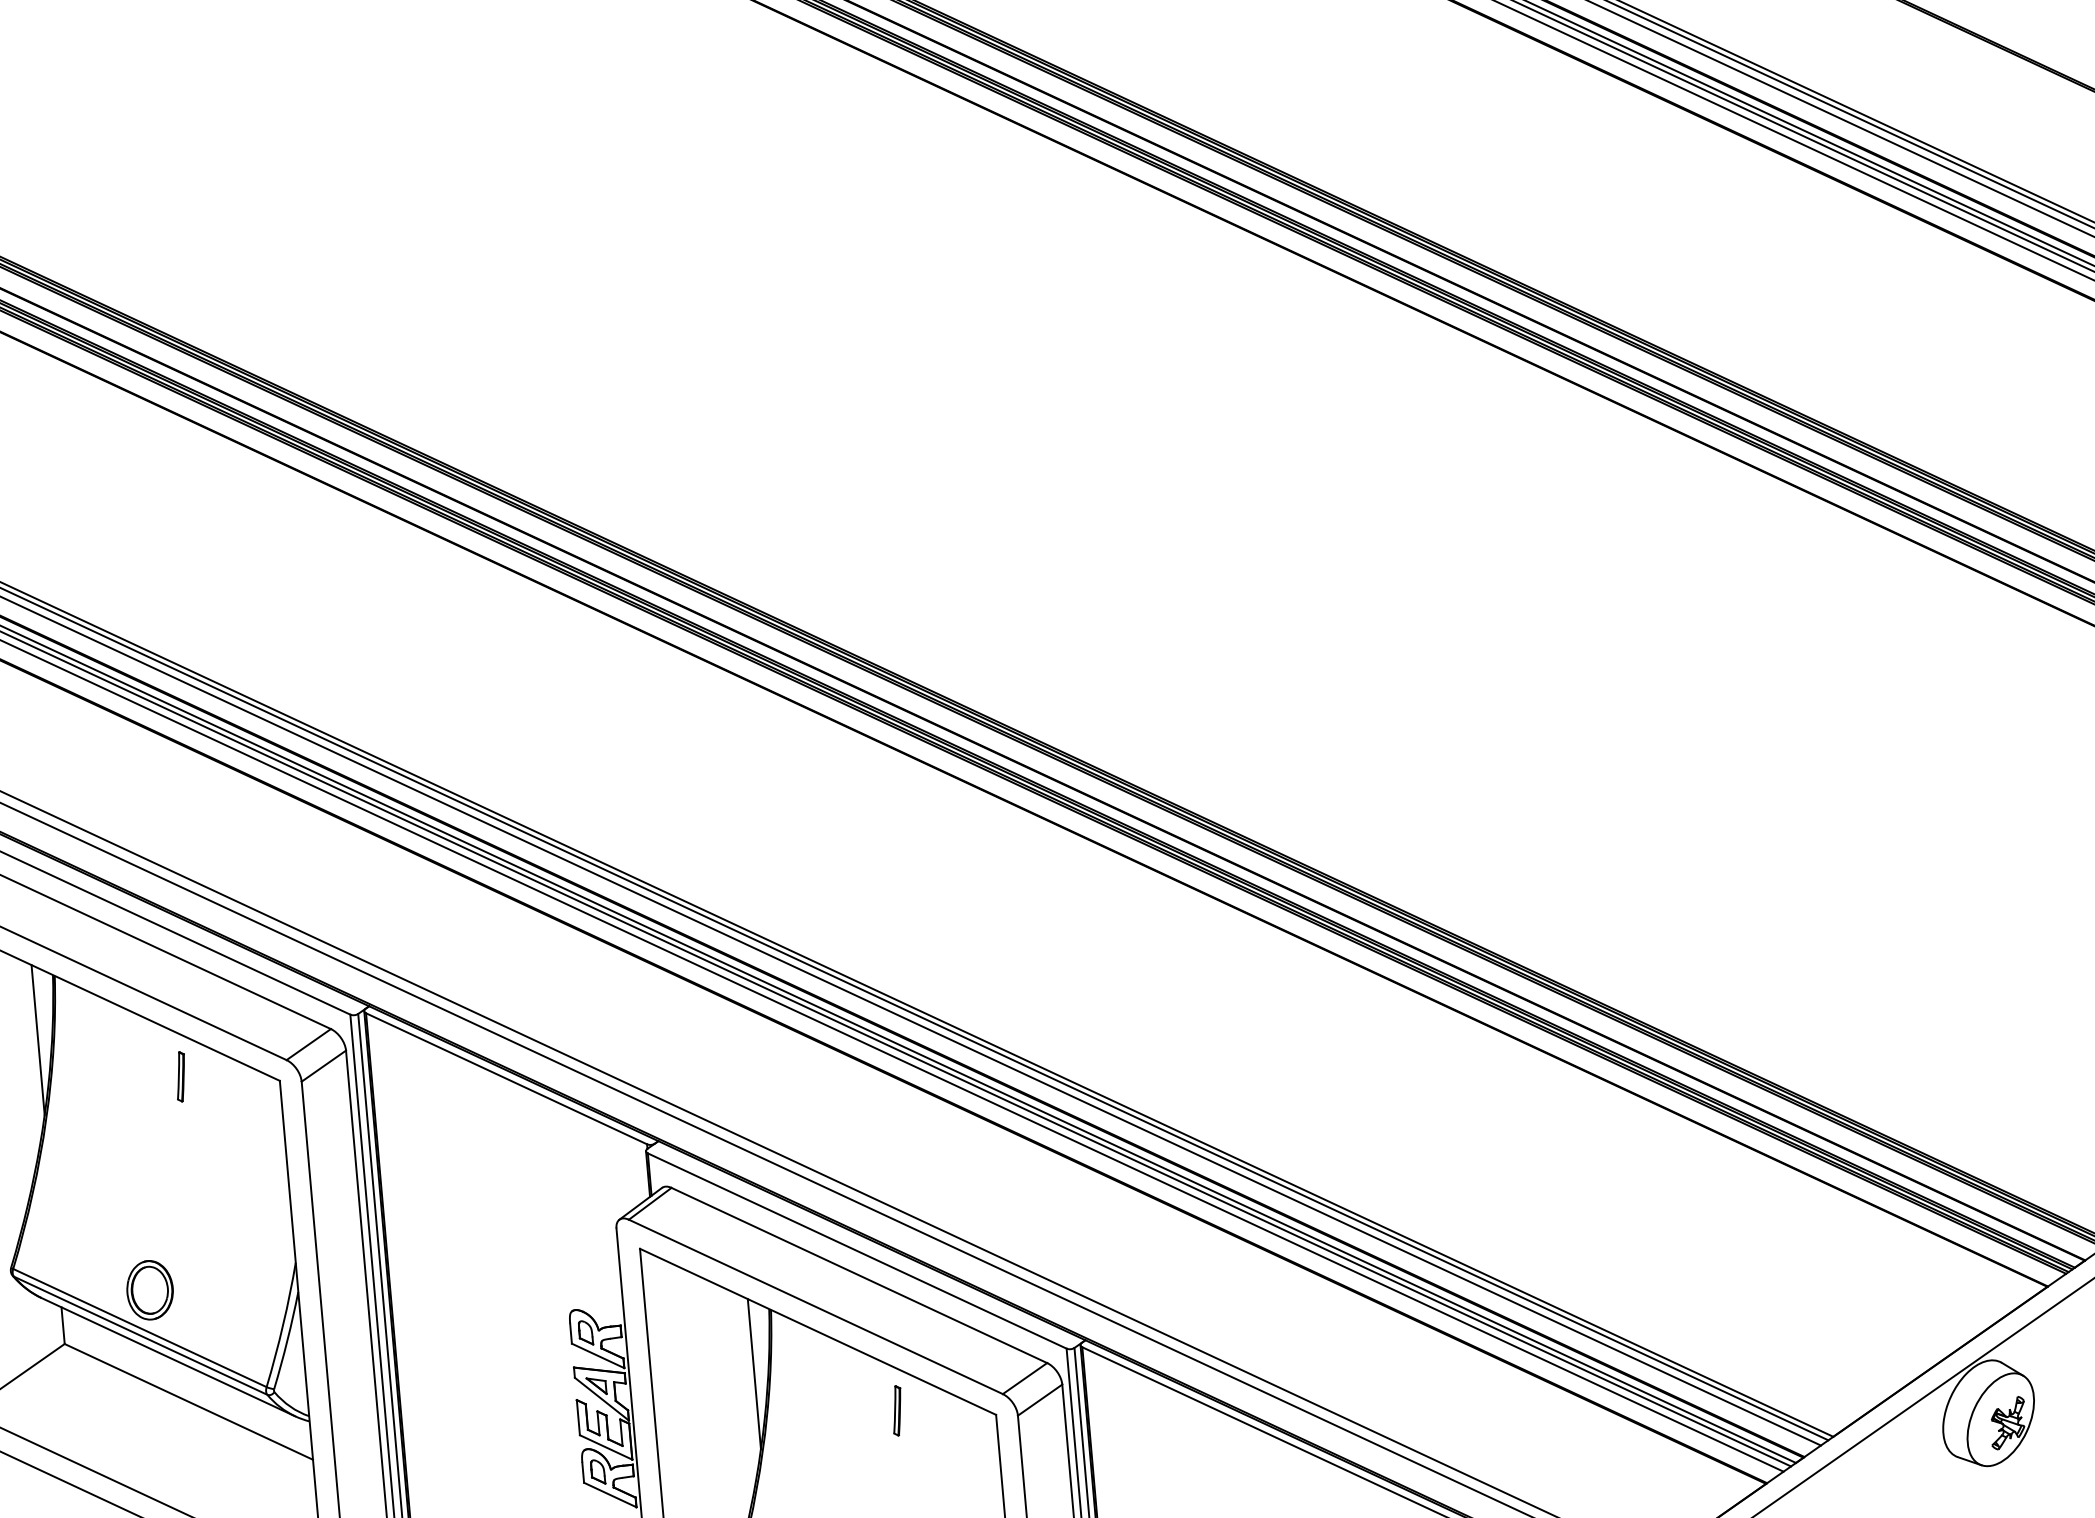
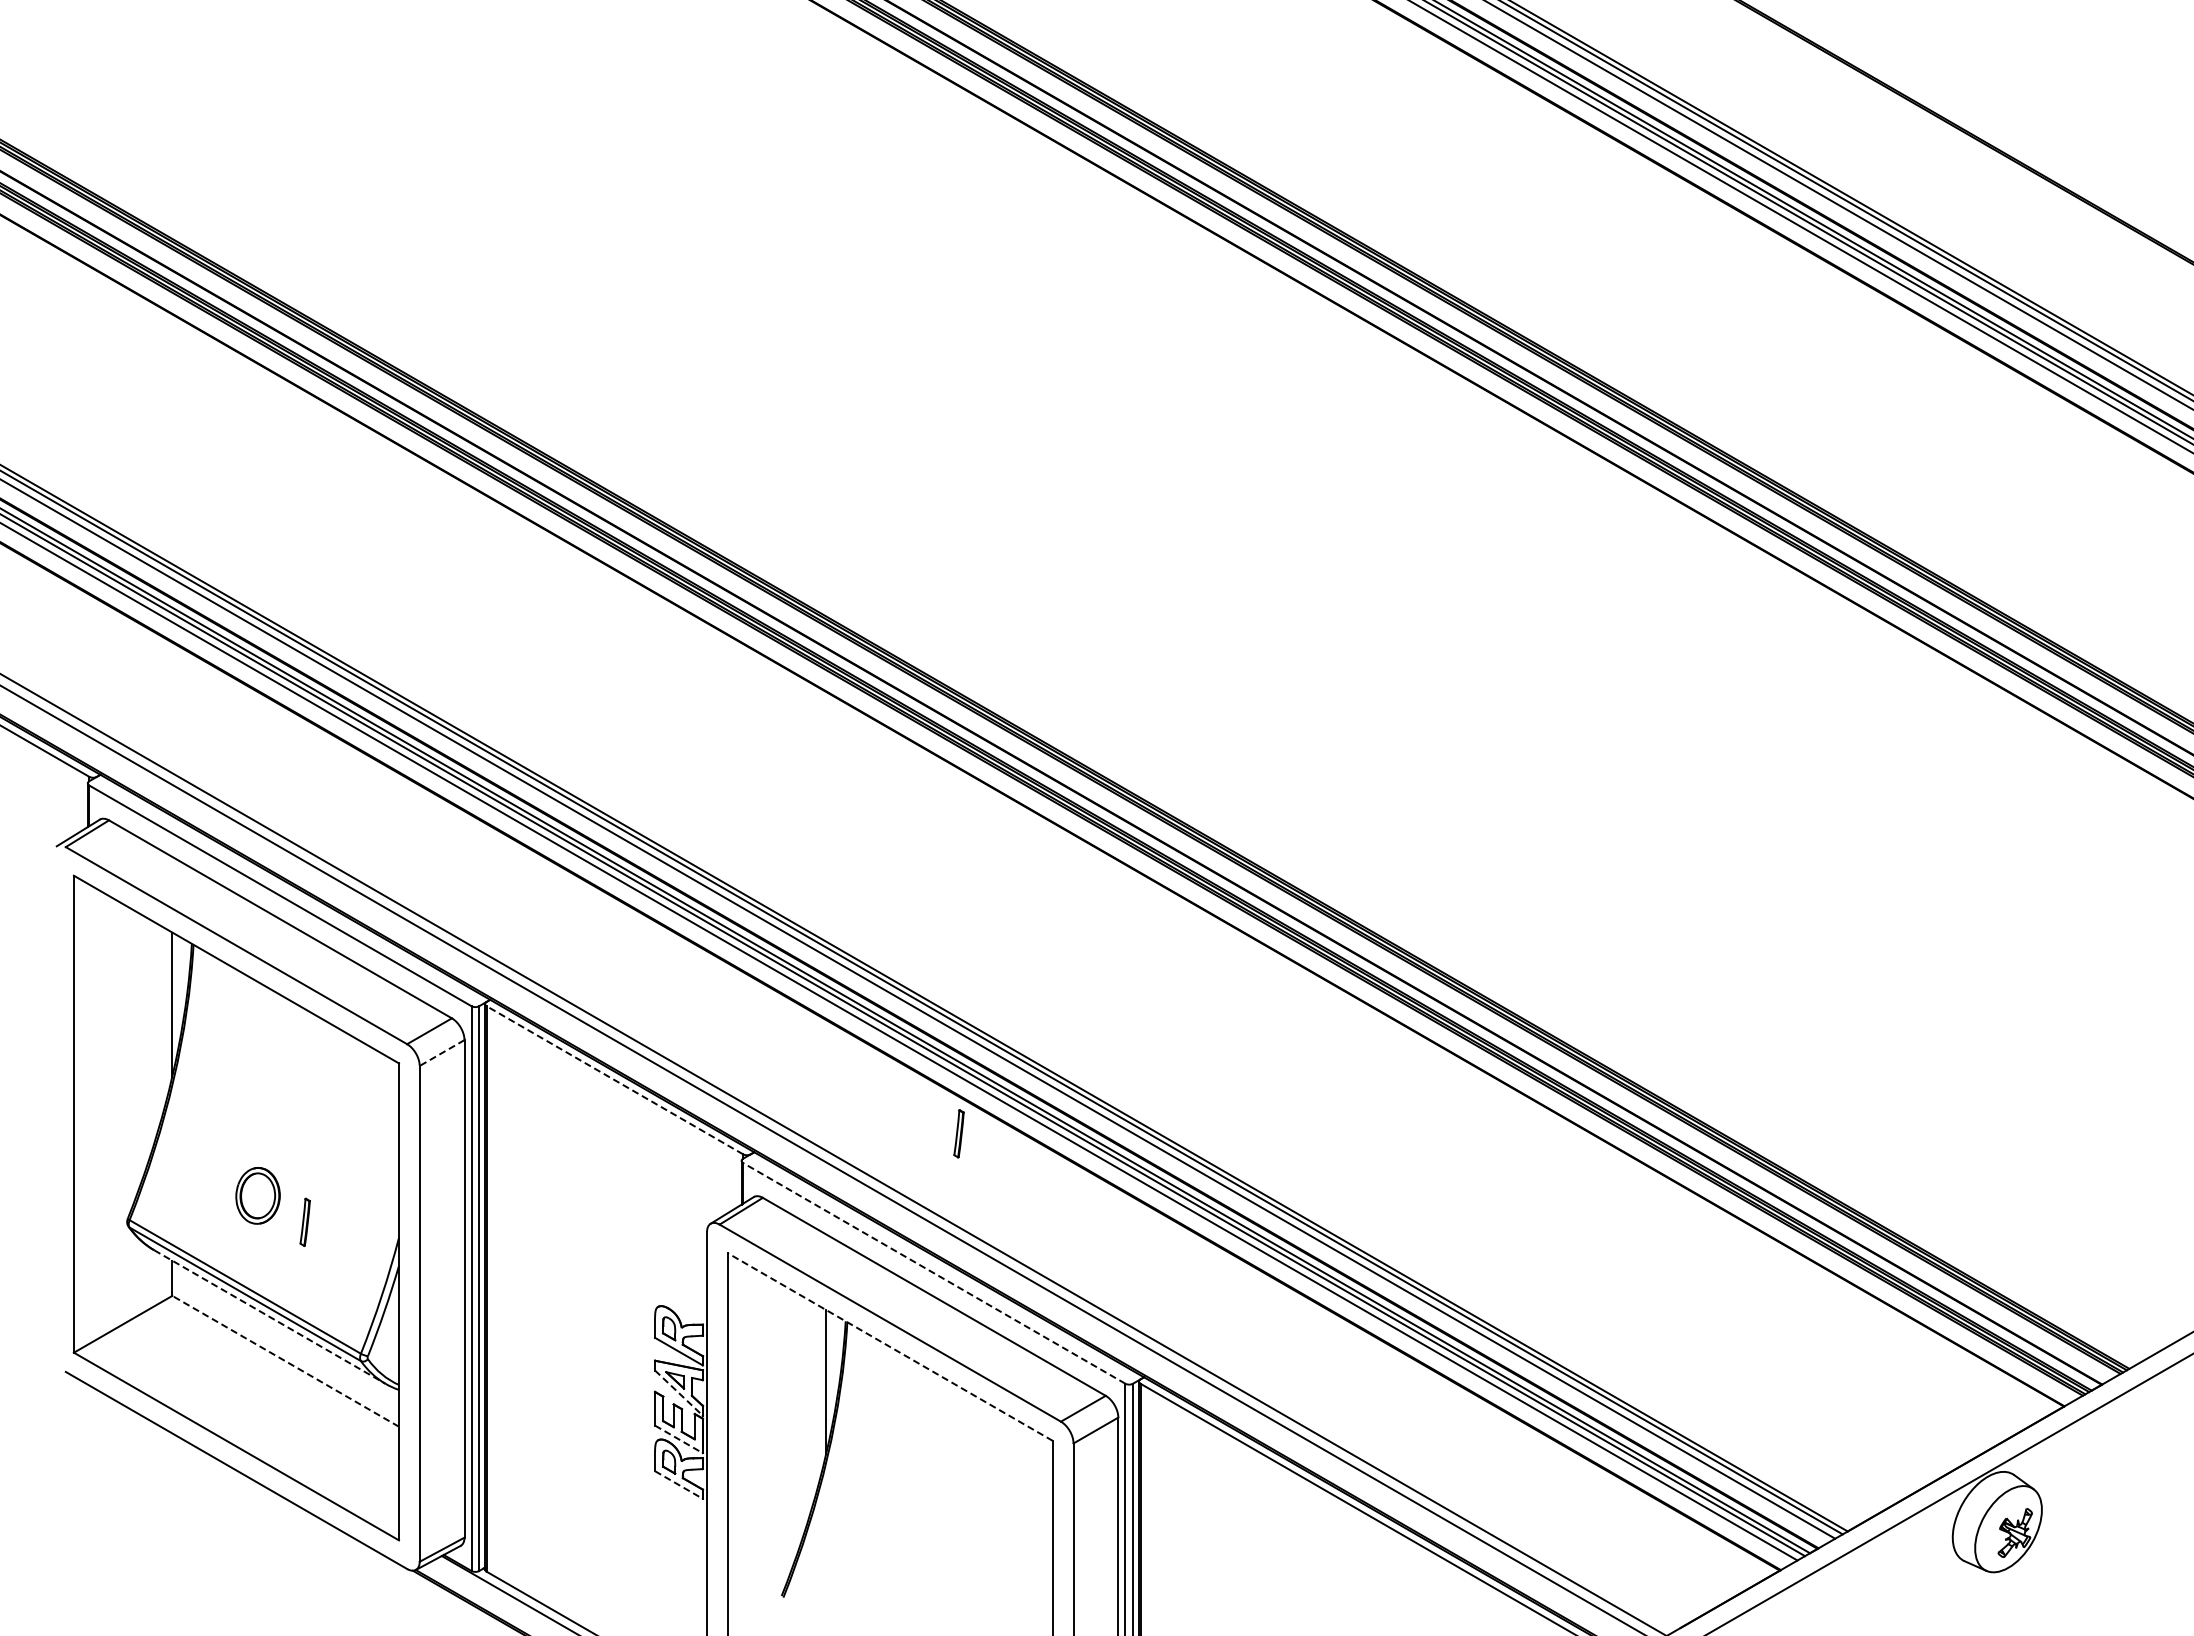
line: (324, 1066) -> (442, 1053), solid -> dashed
part: (180, 1076) -> (304, 1221), moved
line: (506, 1079) -> (614, 1080), solid -> dashed
line: (857, 1251) -> (934, 1273), solid -> dashed
part: (149, 1289) -> (257, 1195), moved
line: (818, 1332) -> (890, 1347), solid -> dashed
line: (167, 1357) -> (269, 1317), solid -> dashed
line: (601, 1399) -> (678, 1393), solid -> dashed
line: (188, 1402) -> (285, 1361), solid -> dashed
part: (896, 1410) -> (958, 1133), moved
line: (605, 1447) -> (678, 1439), solid -> dashed
line: (609, 1495) -> (678, 1485), solid -> dashed

